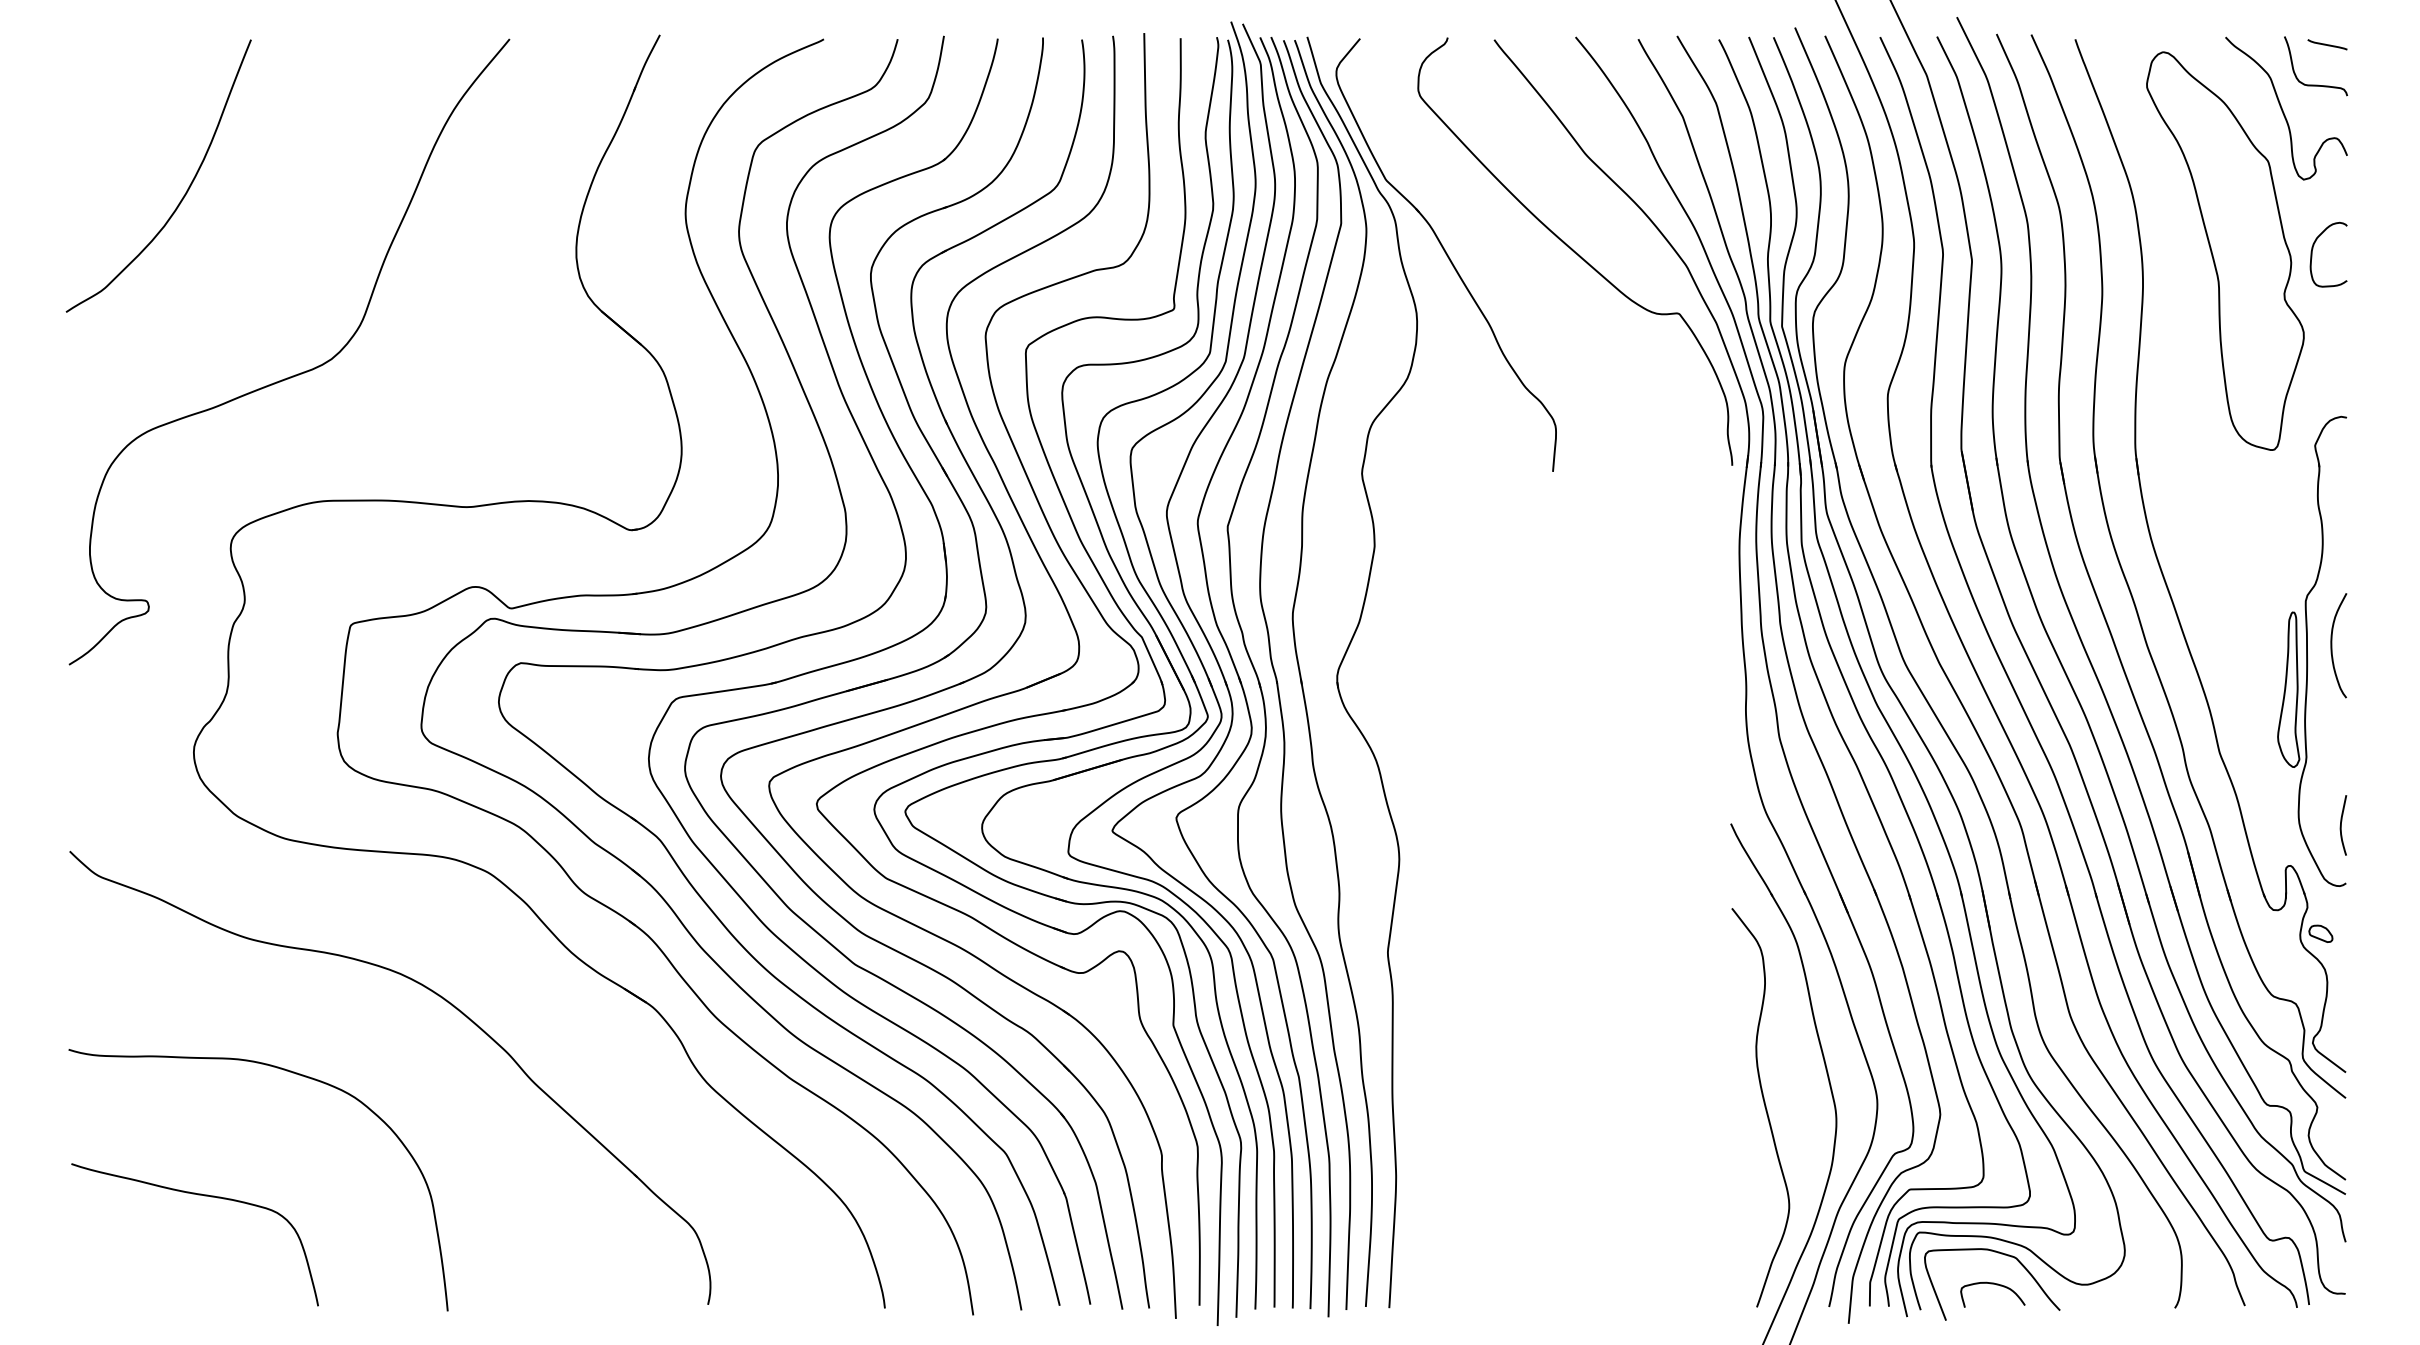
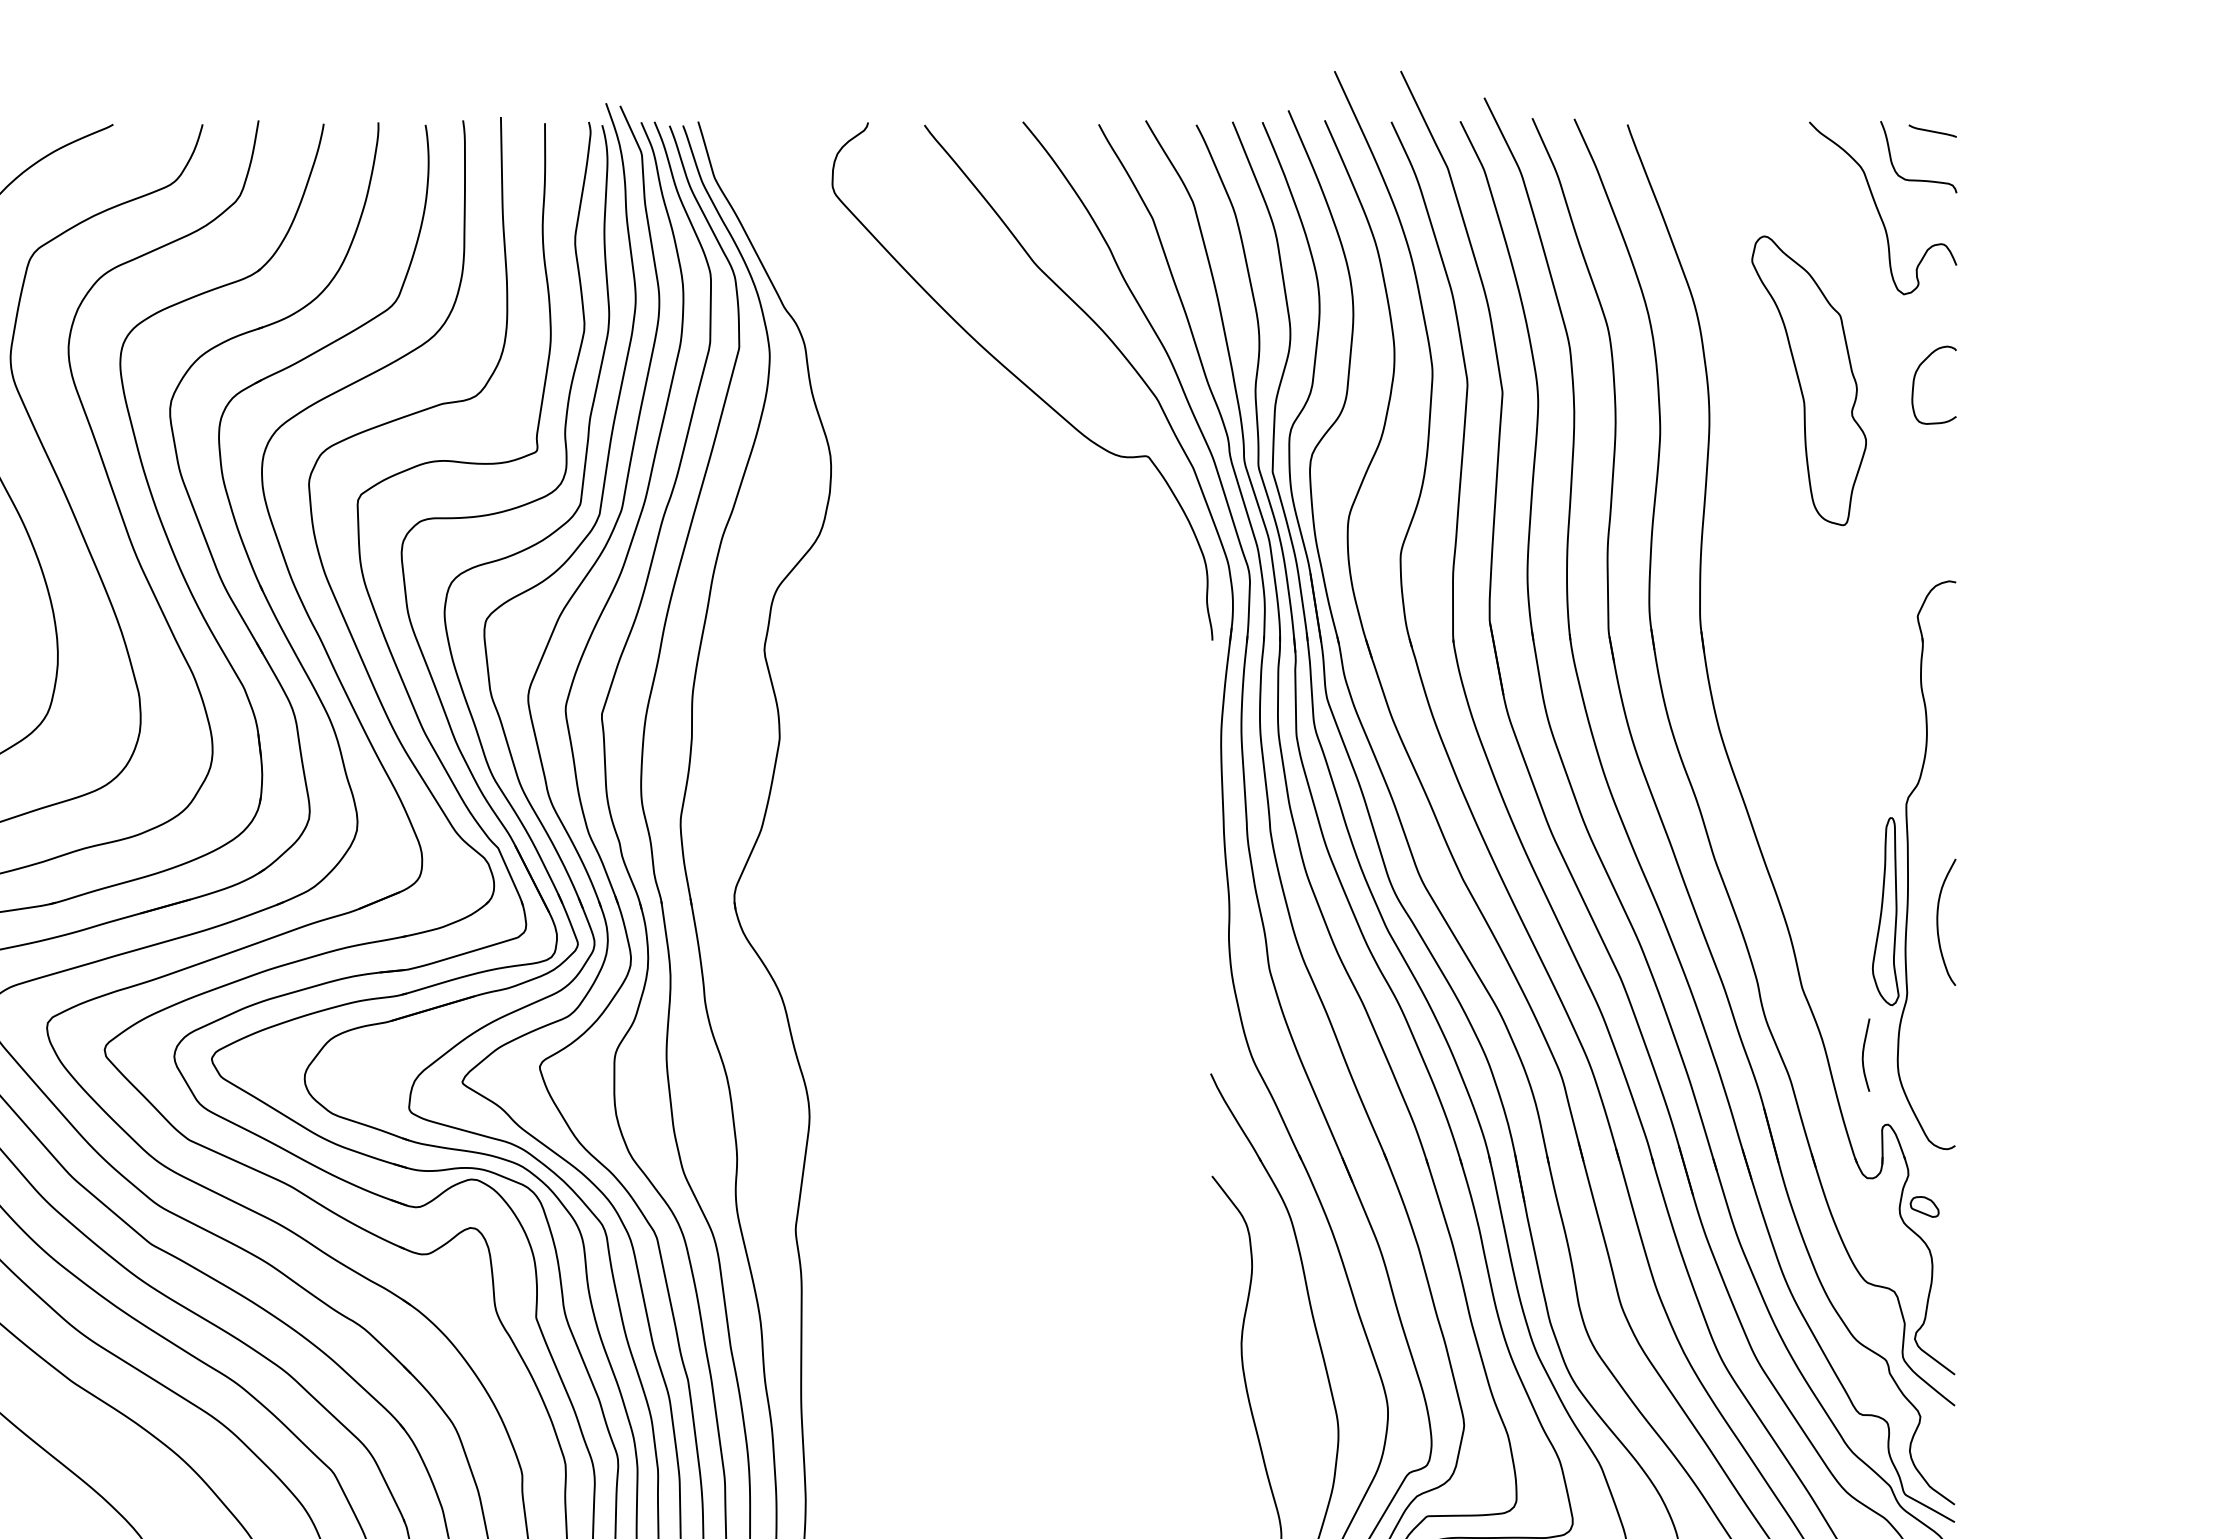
part: (2225, 250) -> (1809, 380), size x0.6
part: (1445, 254) -> (865, 384), removed
curve: (2332, 645) -> (1938, 922), moved
curve: (2341, 825) -> (1863, 1055), moved

